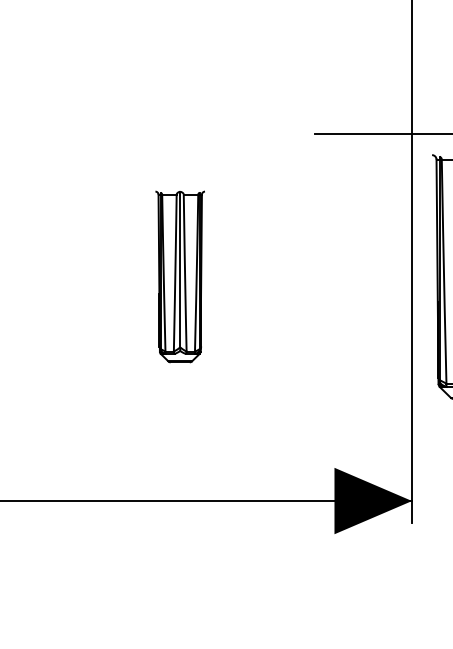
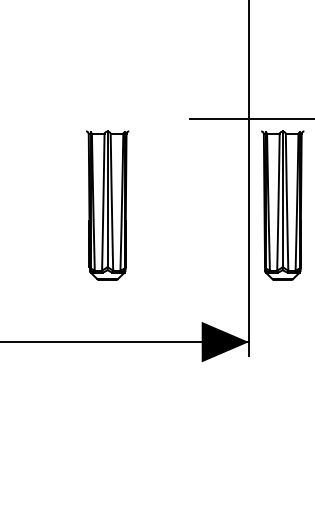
part: (179, 276) -> (107, 205), size x1.43

